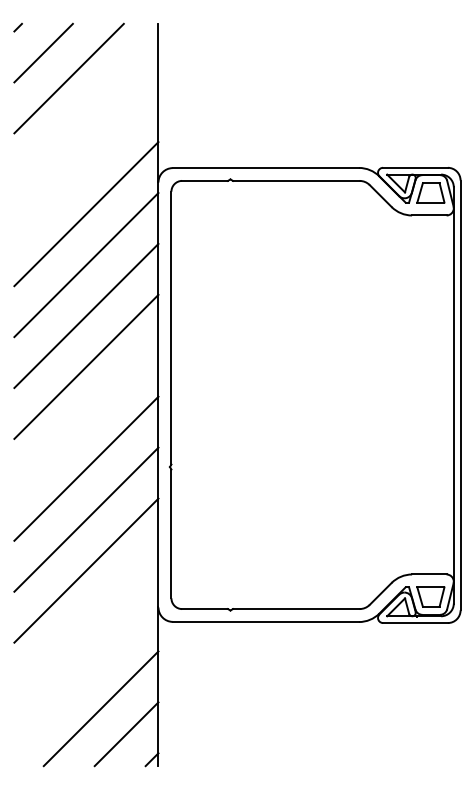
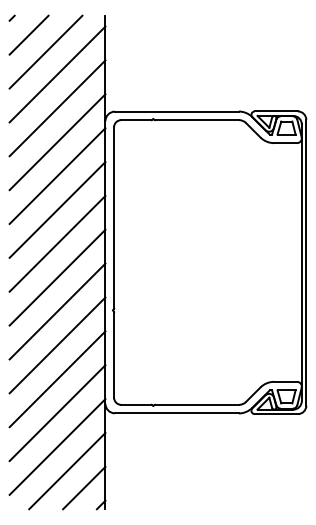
line: (86, 112) -> (57, 74), added
line: (86, 163) -> (57, 108), added
line: (86, 417) -> (57, 277), added
line: (86, 622) -> (57, 413), added
line: (86, 671) -> (57, 446), added

